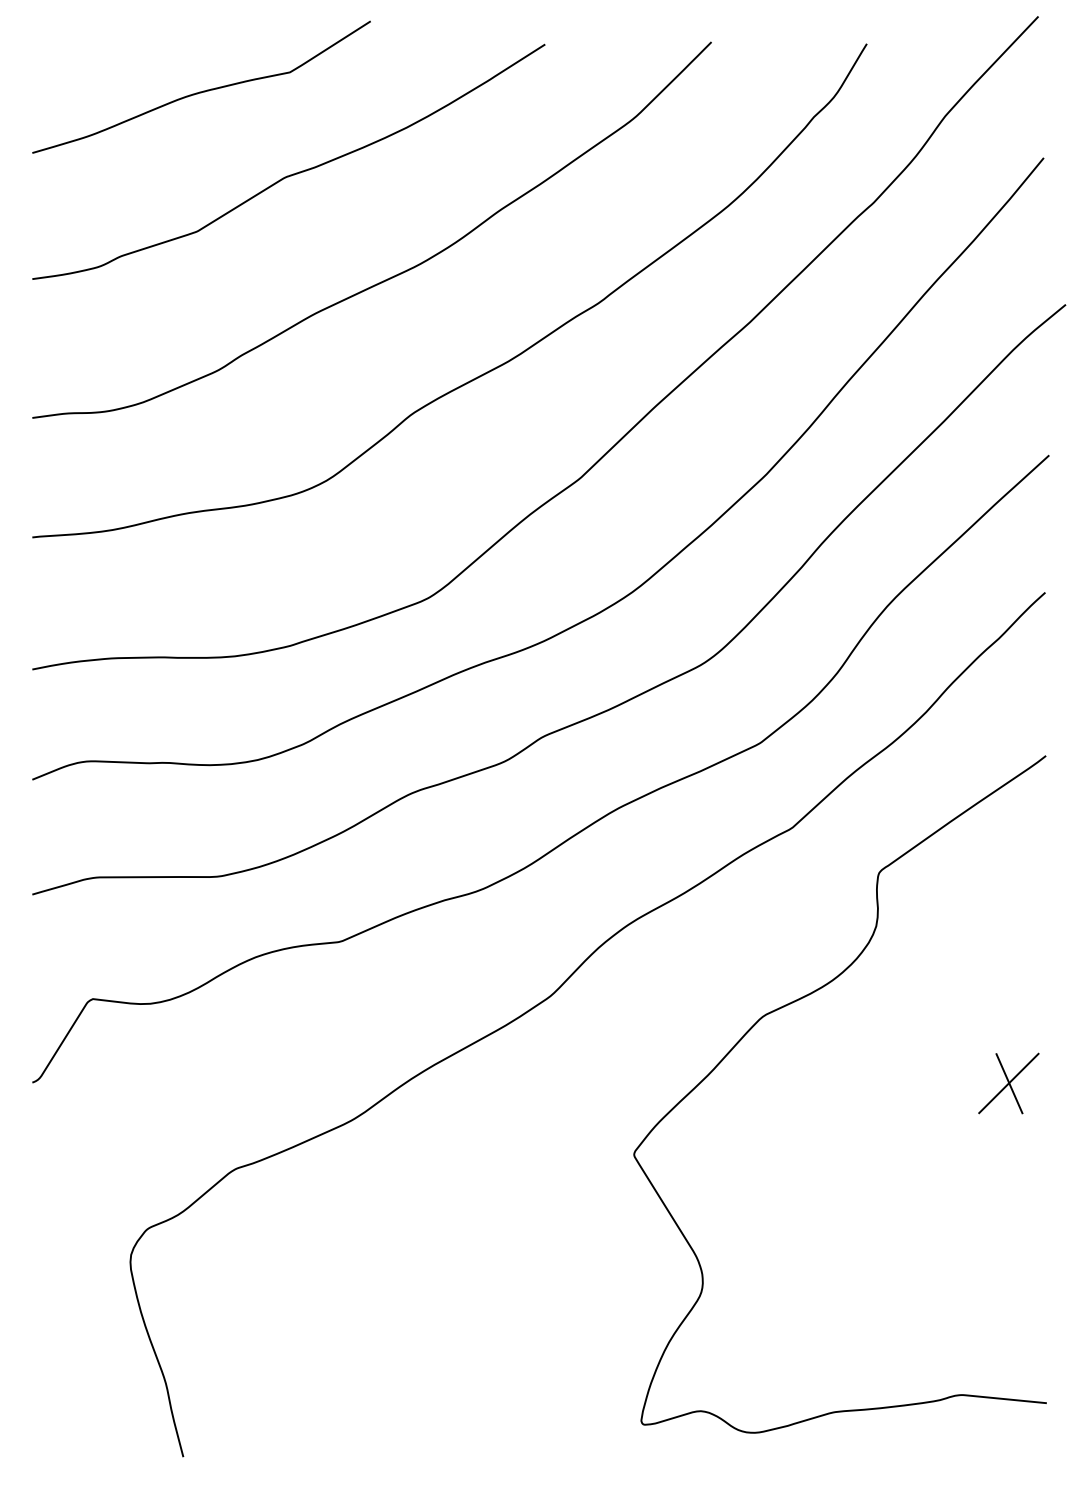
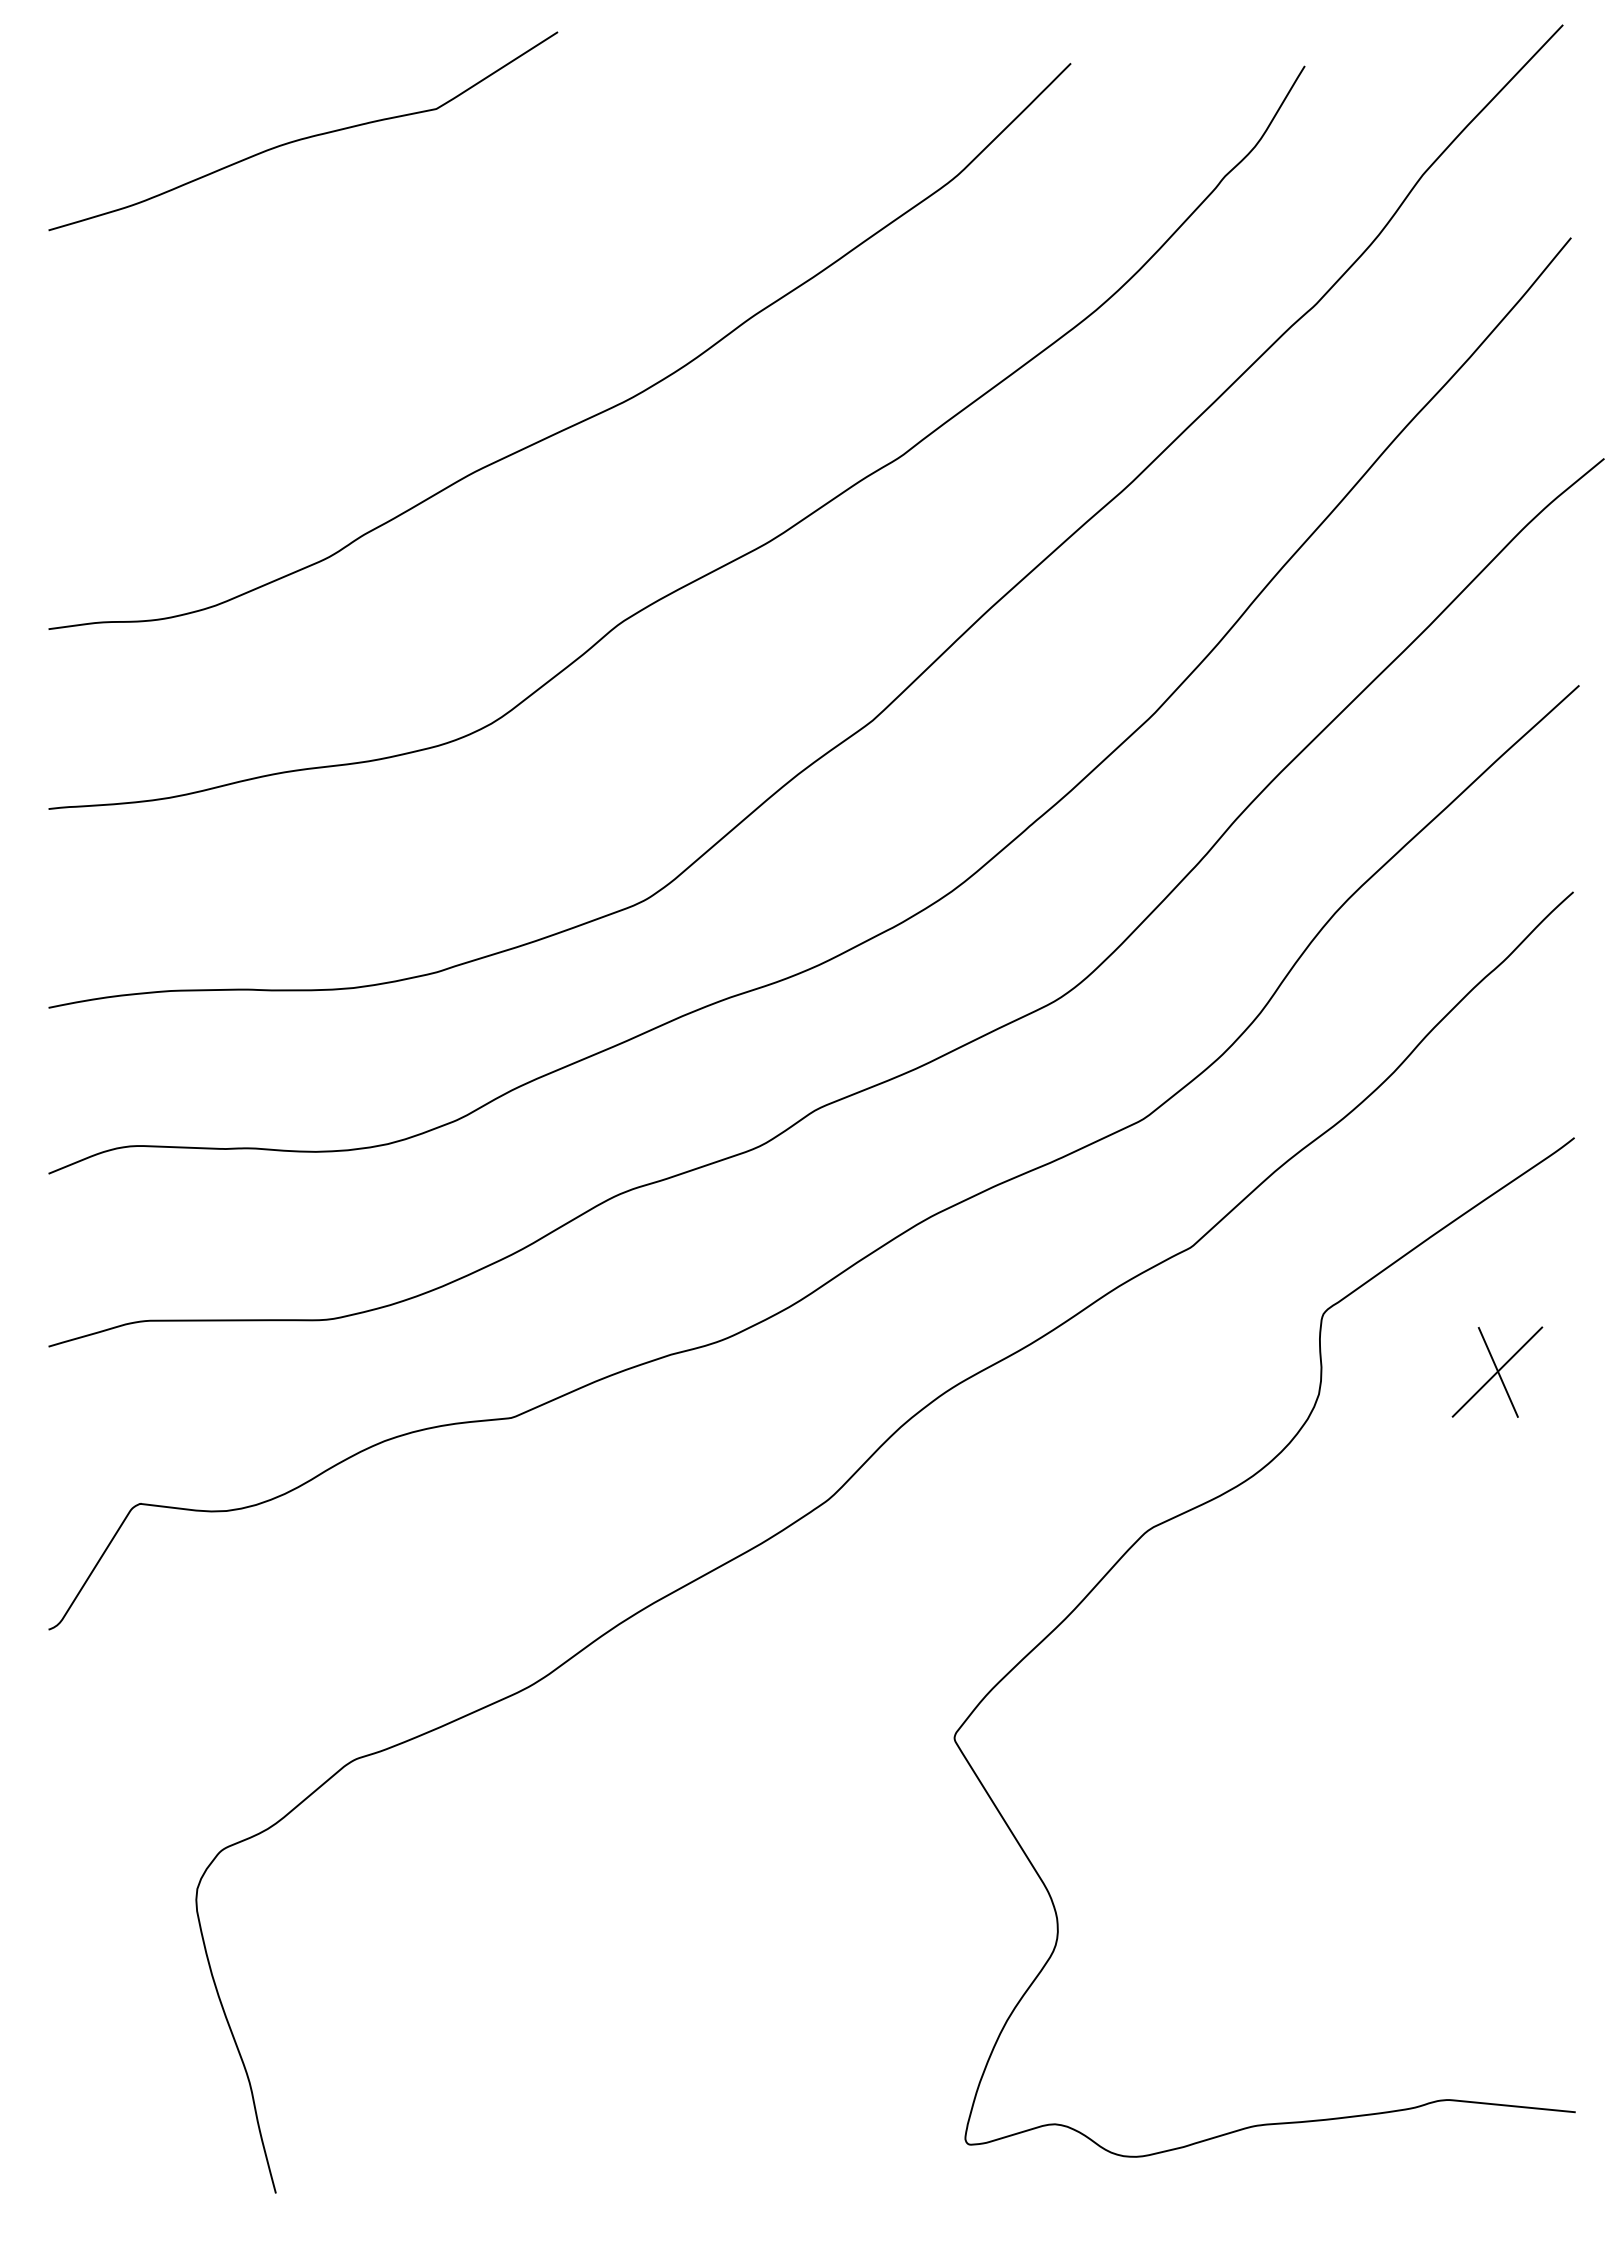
curve: (293, 173) -> (441, 261), removed
part: (1008, 1083) -> (1496, 1372), moved

